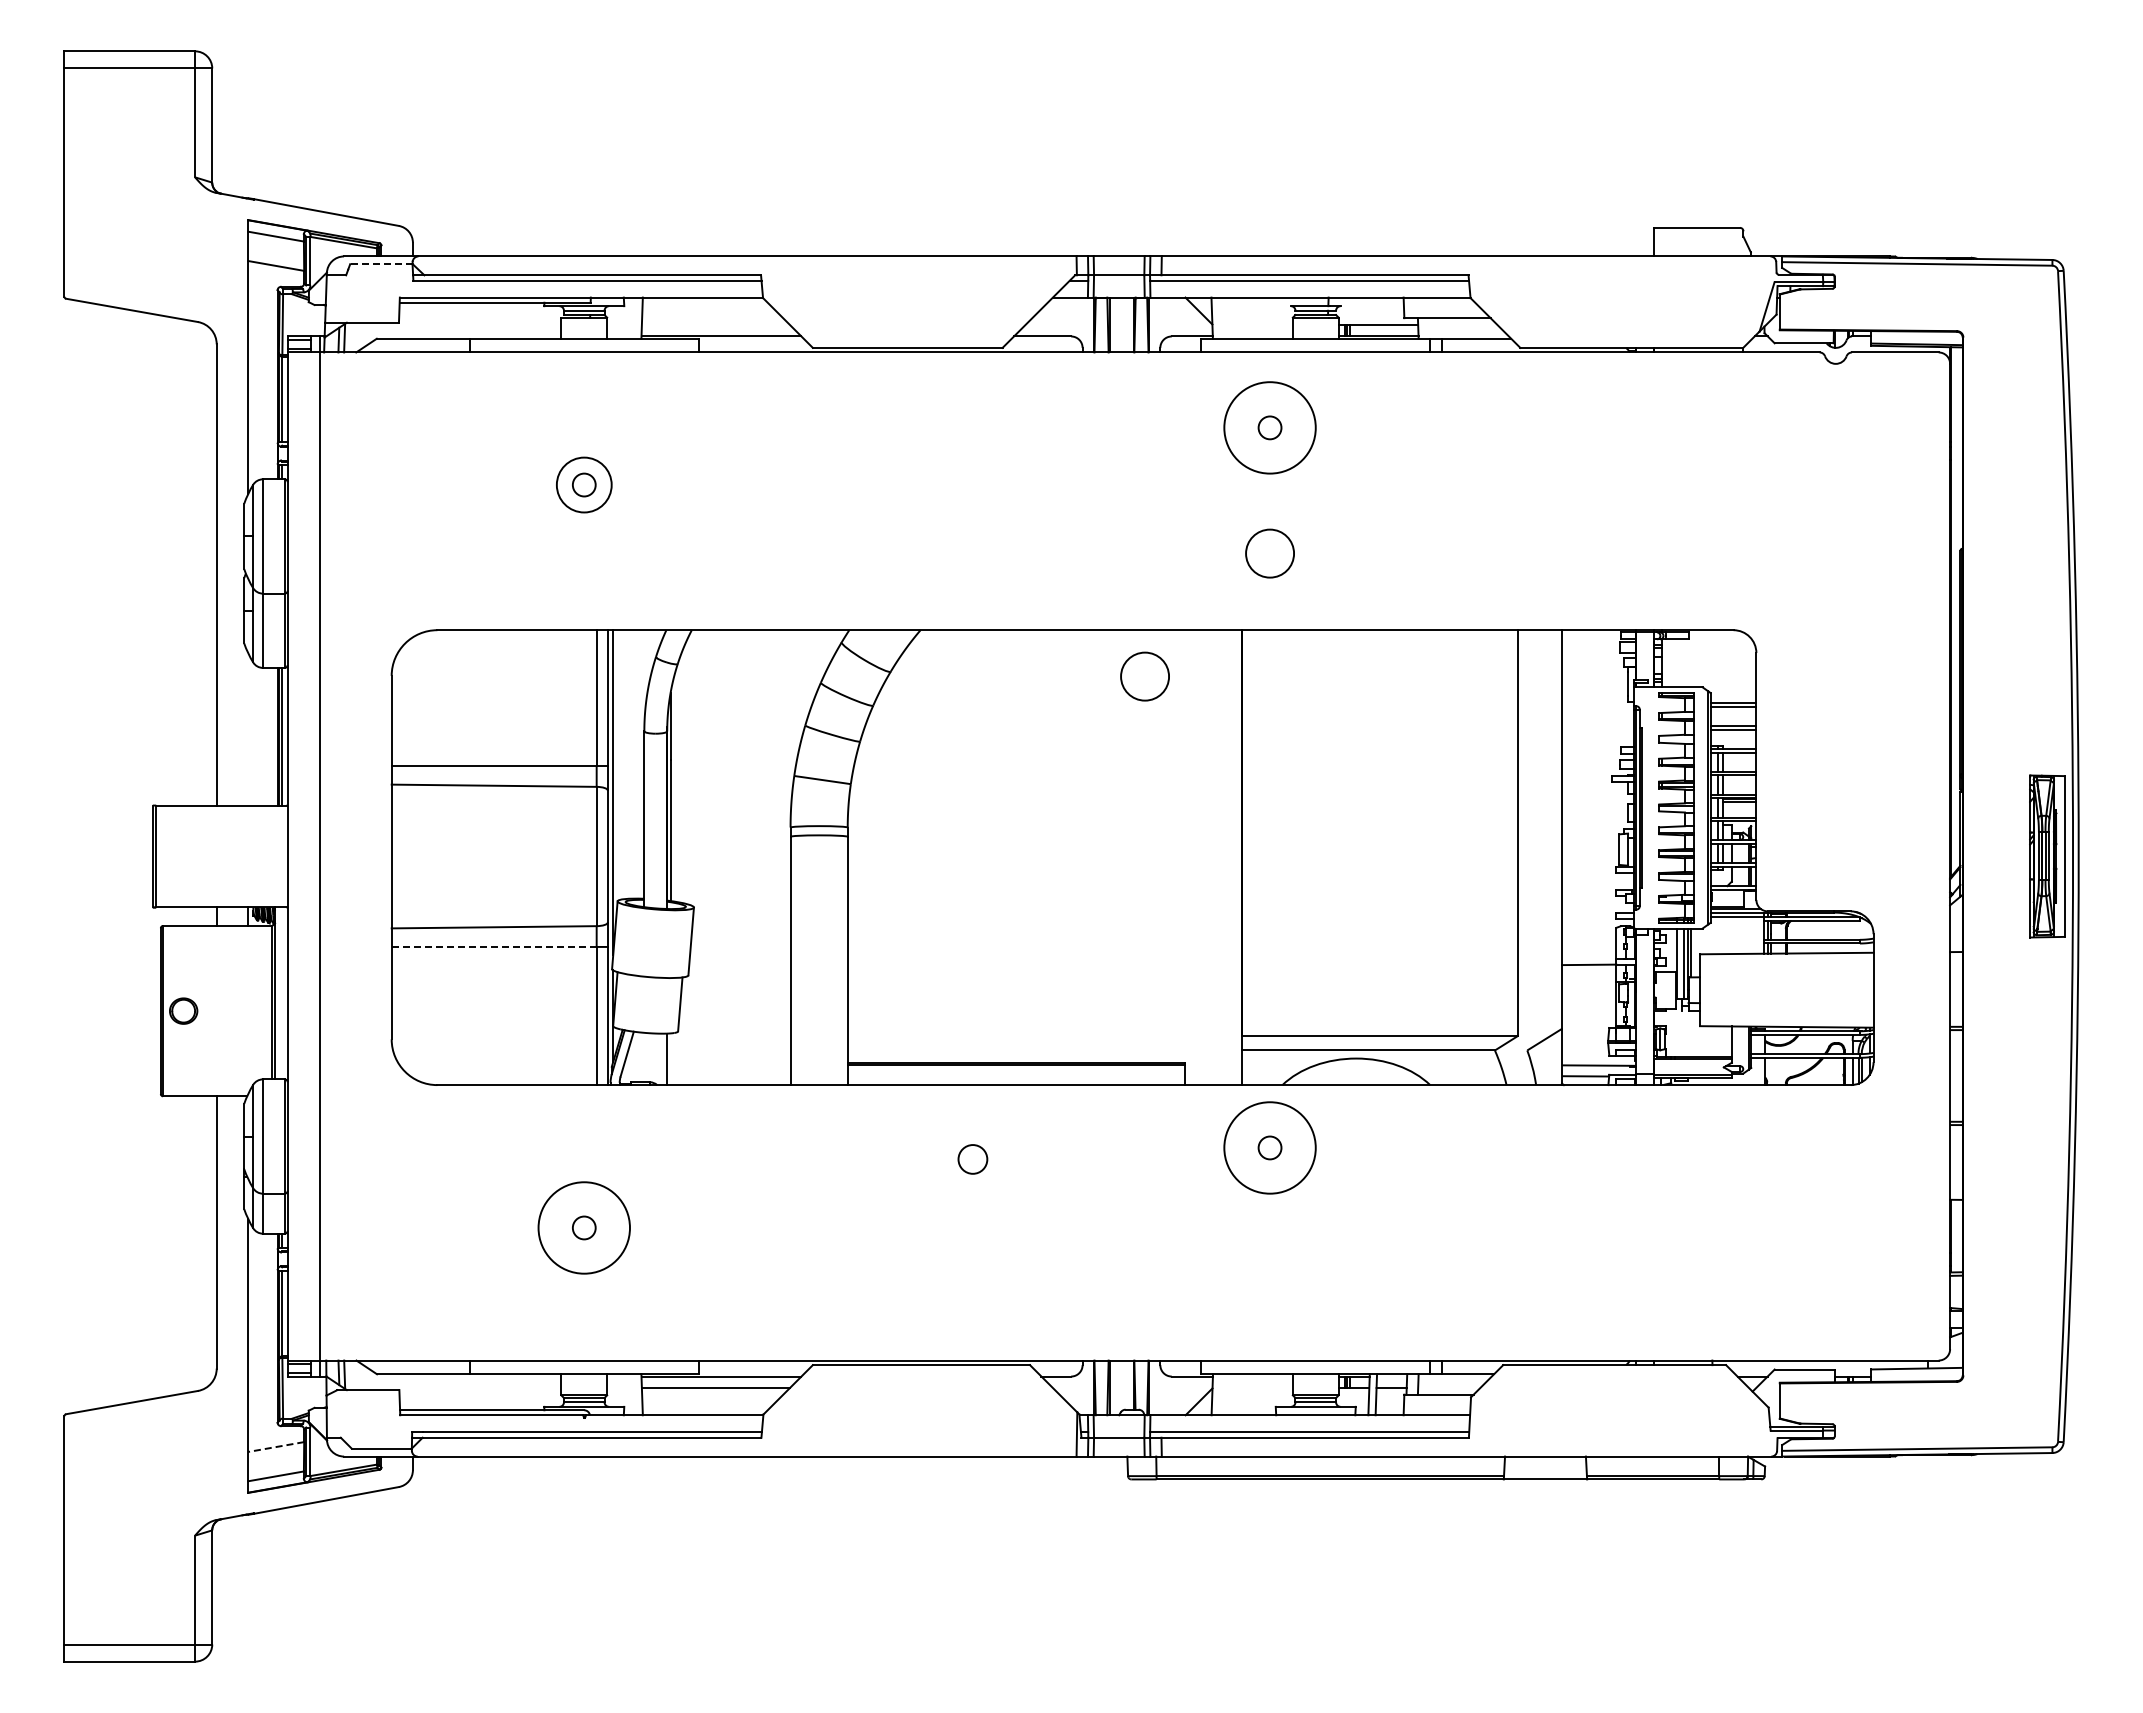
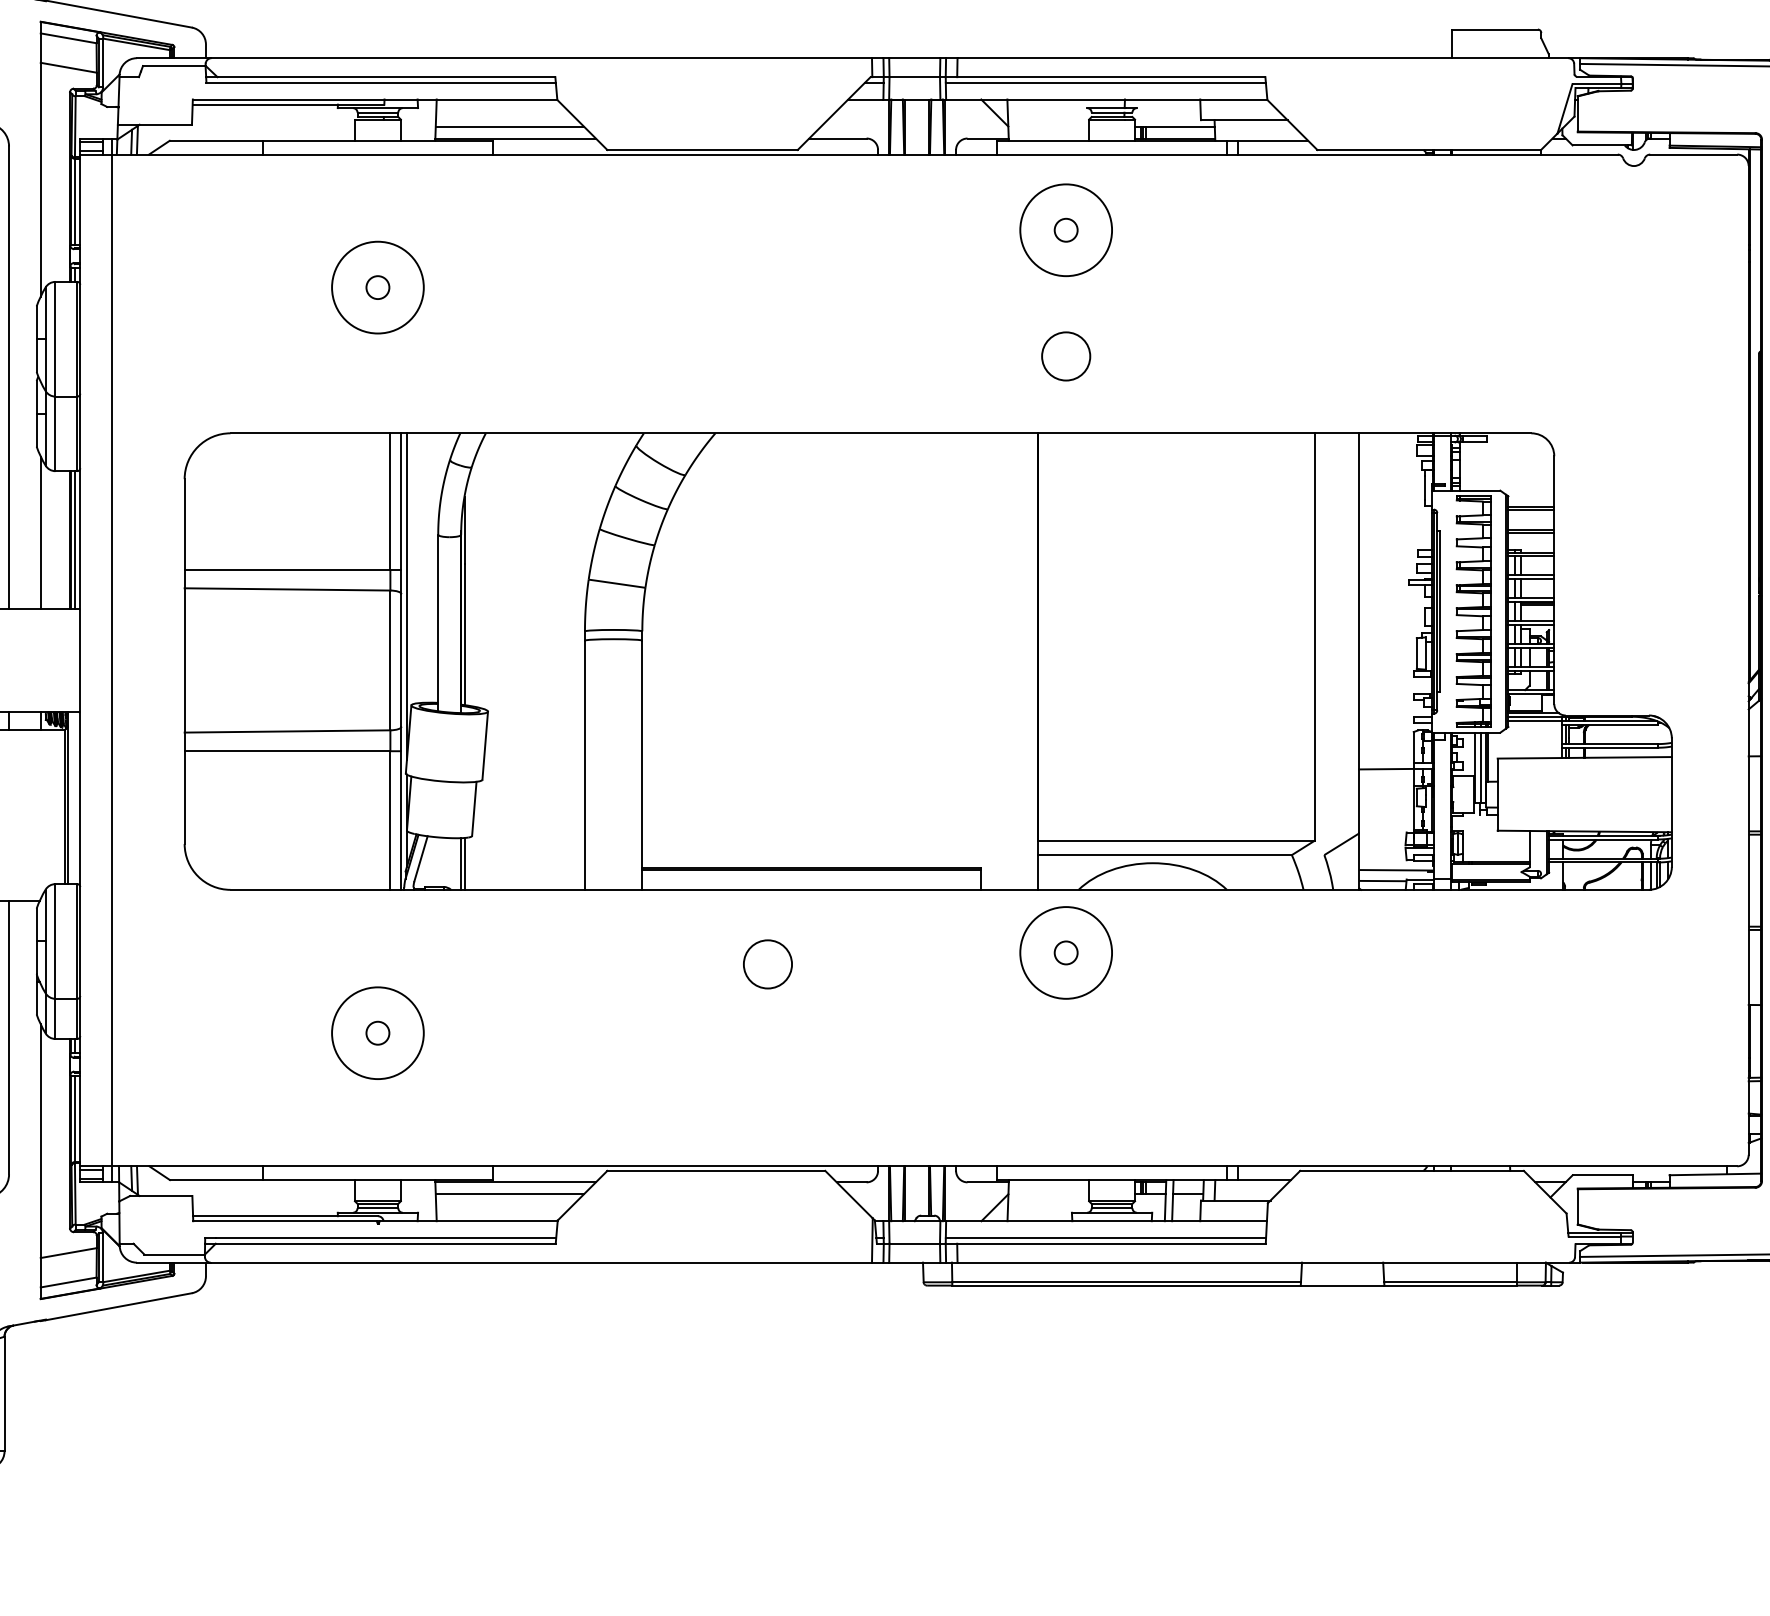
line: (380, 264) -> (173, 66), dashed -> solid
line: (715, 325) -> (509, 127), added
circle: (583, 484) -> (377, 287), size x1.67
circle: (1144, 676) -> (940, 479), removed
line: (248, 729) -> (40, 532), added
line: (493, 946) -> (286, 750), dashed -> solid
line: (670, 1059) -> (464, 864), added
circle: (972, 1159) -> (767, 964), size x1.67
line: (275, 1447) -> (68, 1253), dashed -> solid

